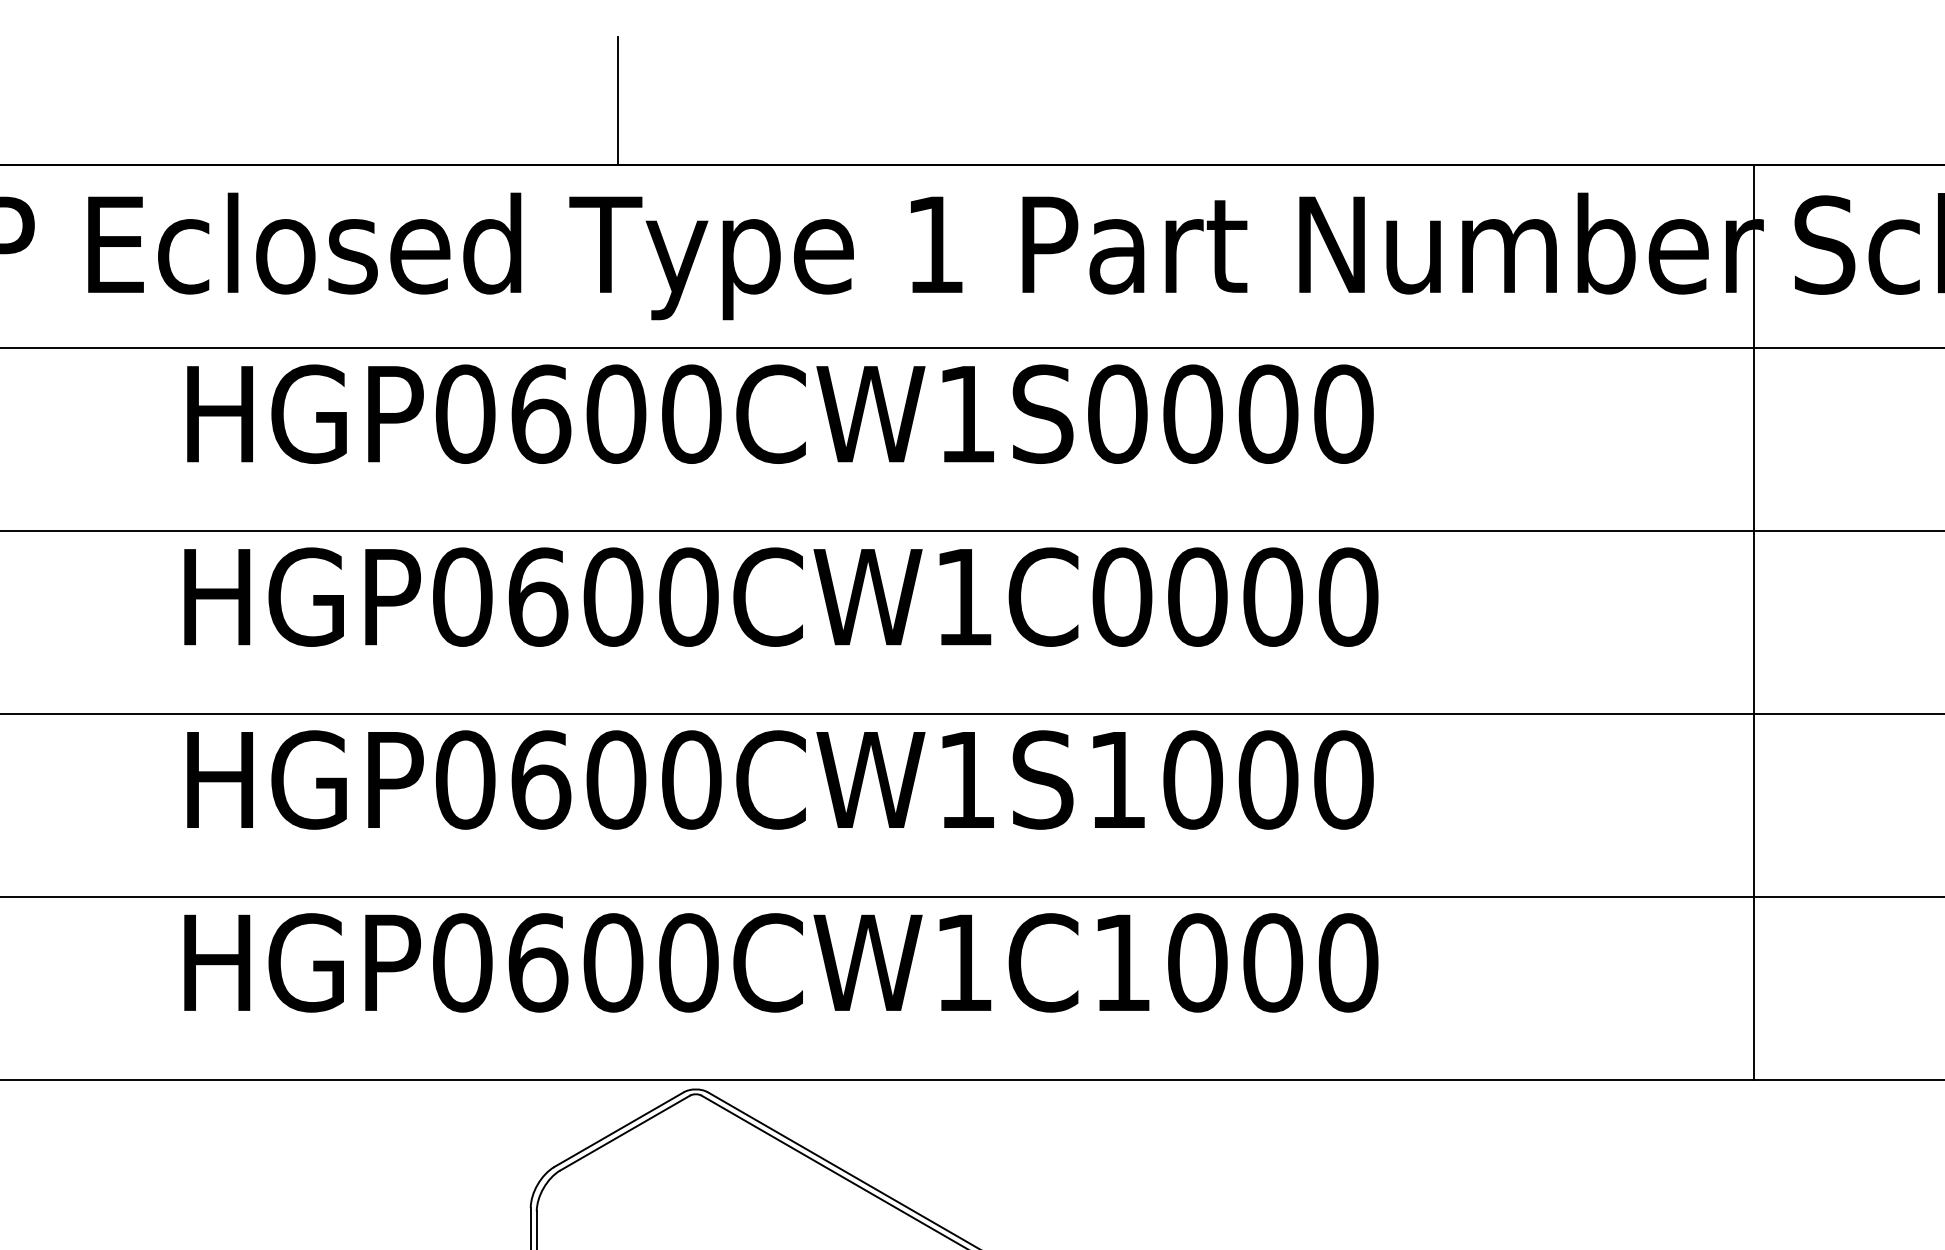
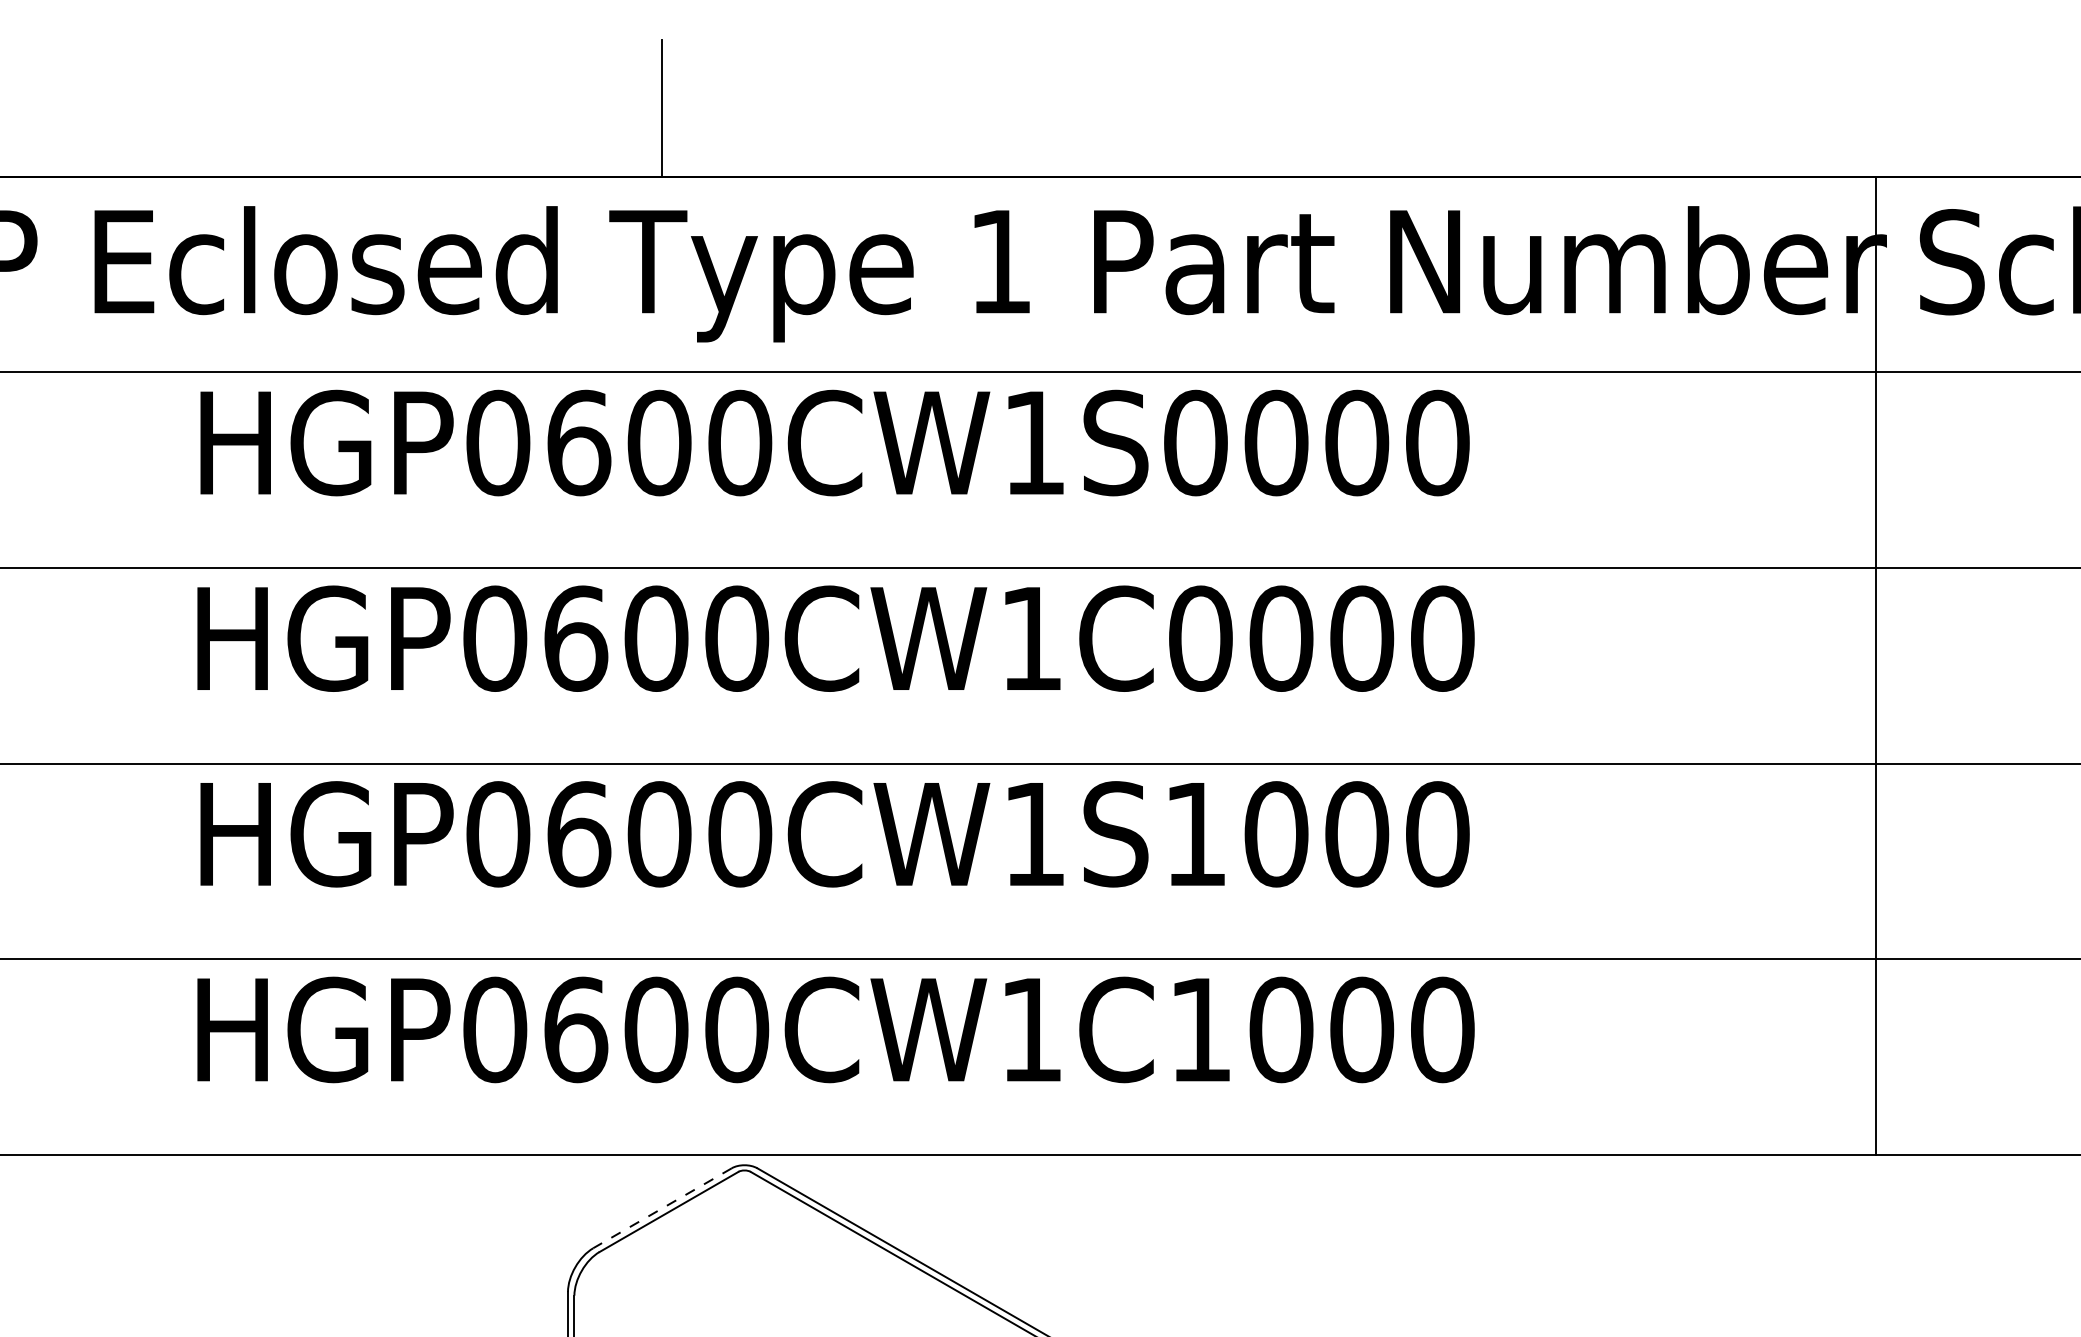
line: (619, 1129) -> (662, 1208), solid -> dashed

